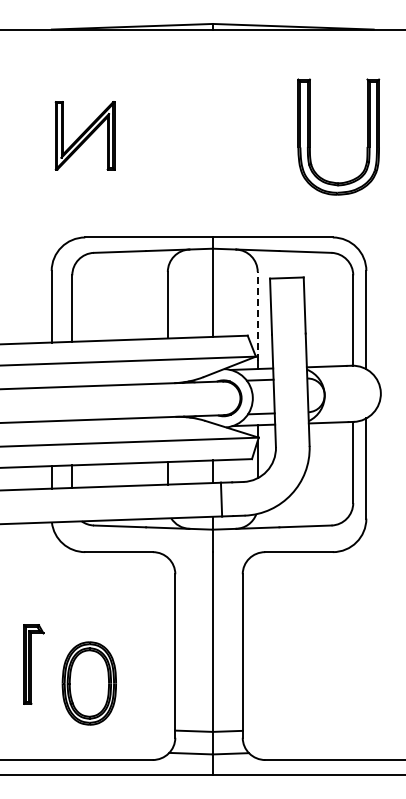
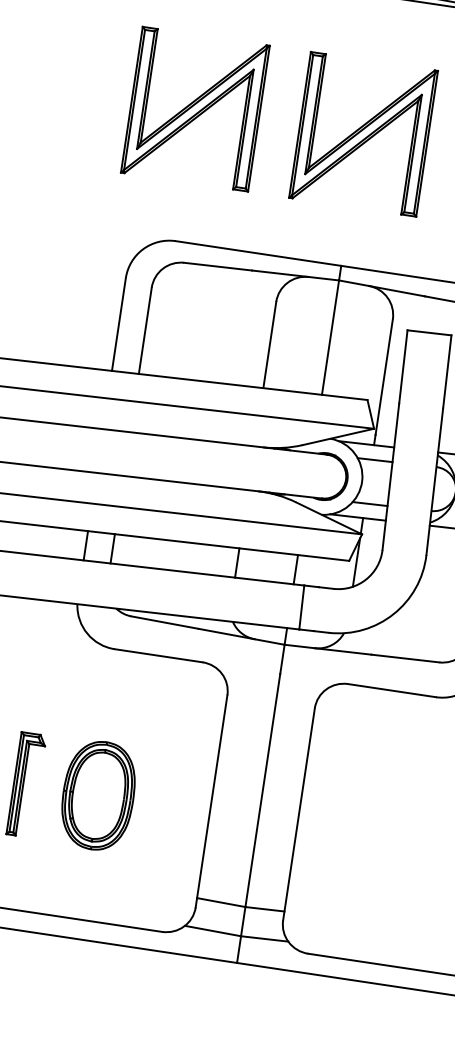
part: (85, 135) -> (195, 108), size x1.67
part: (214, 135) -> (363, 133), added
line: (257, 316) -> (383, 377), dashed -> solid
part: (88, 683) -> (97, 795), moved

